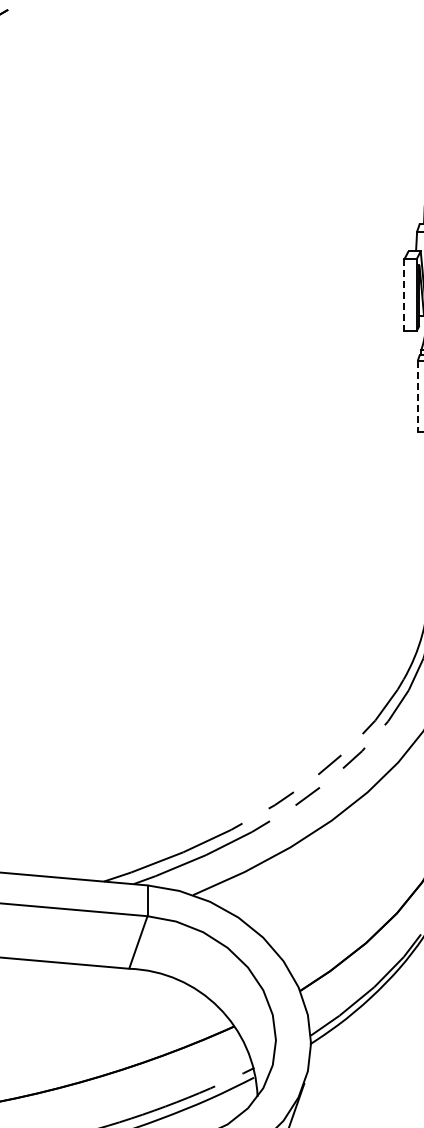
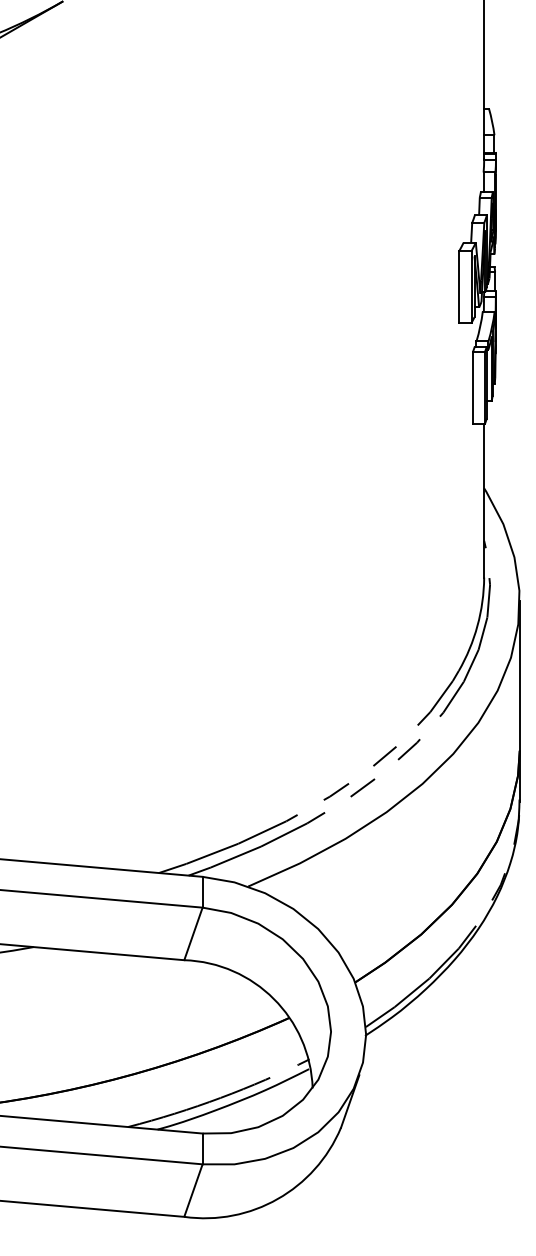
line: (404, 295) -> (459, 286), dashed -> solid
line: (417, 396) -> (472, 387), dashed -> solid

